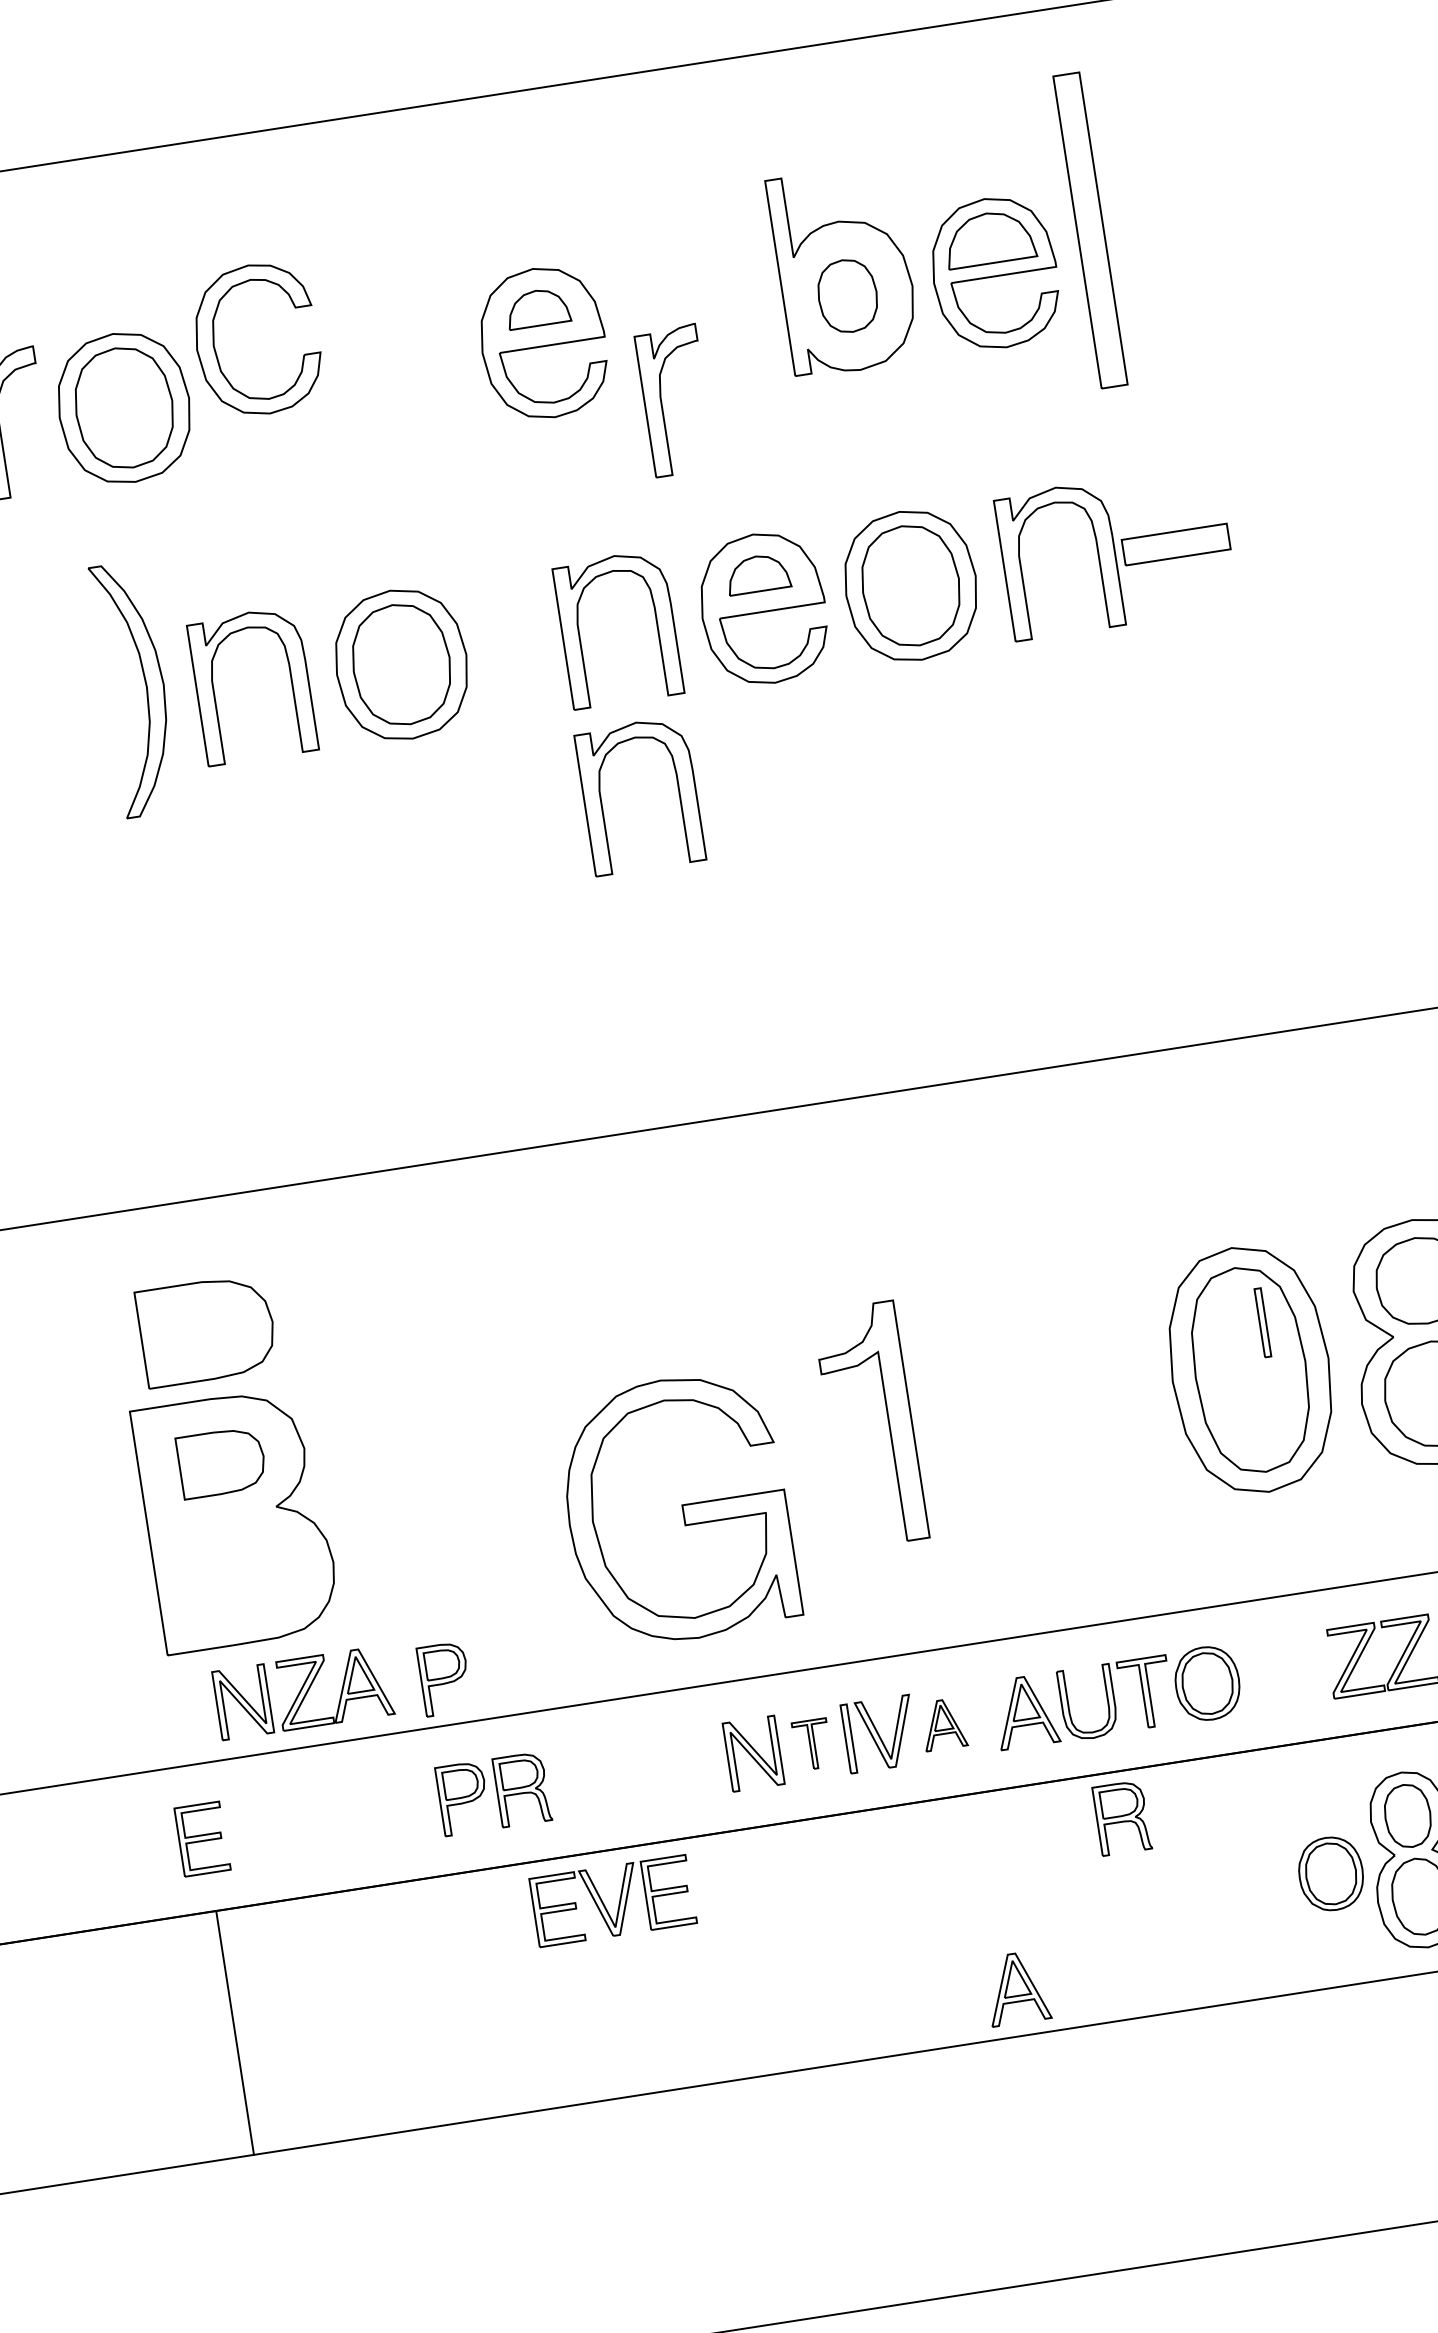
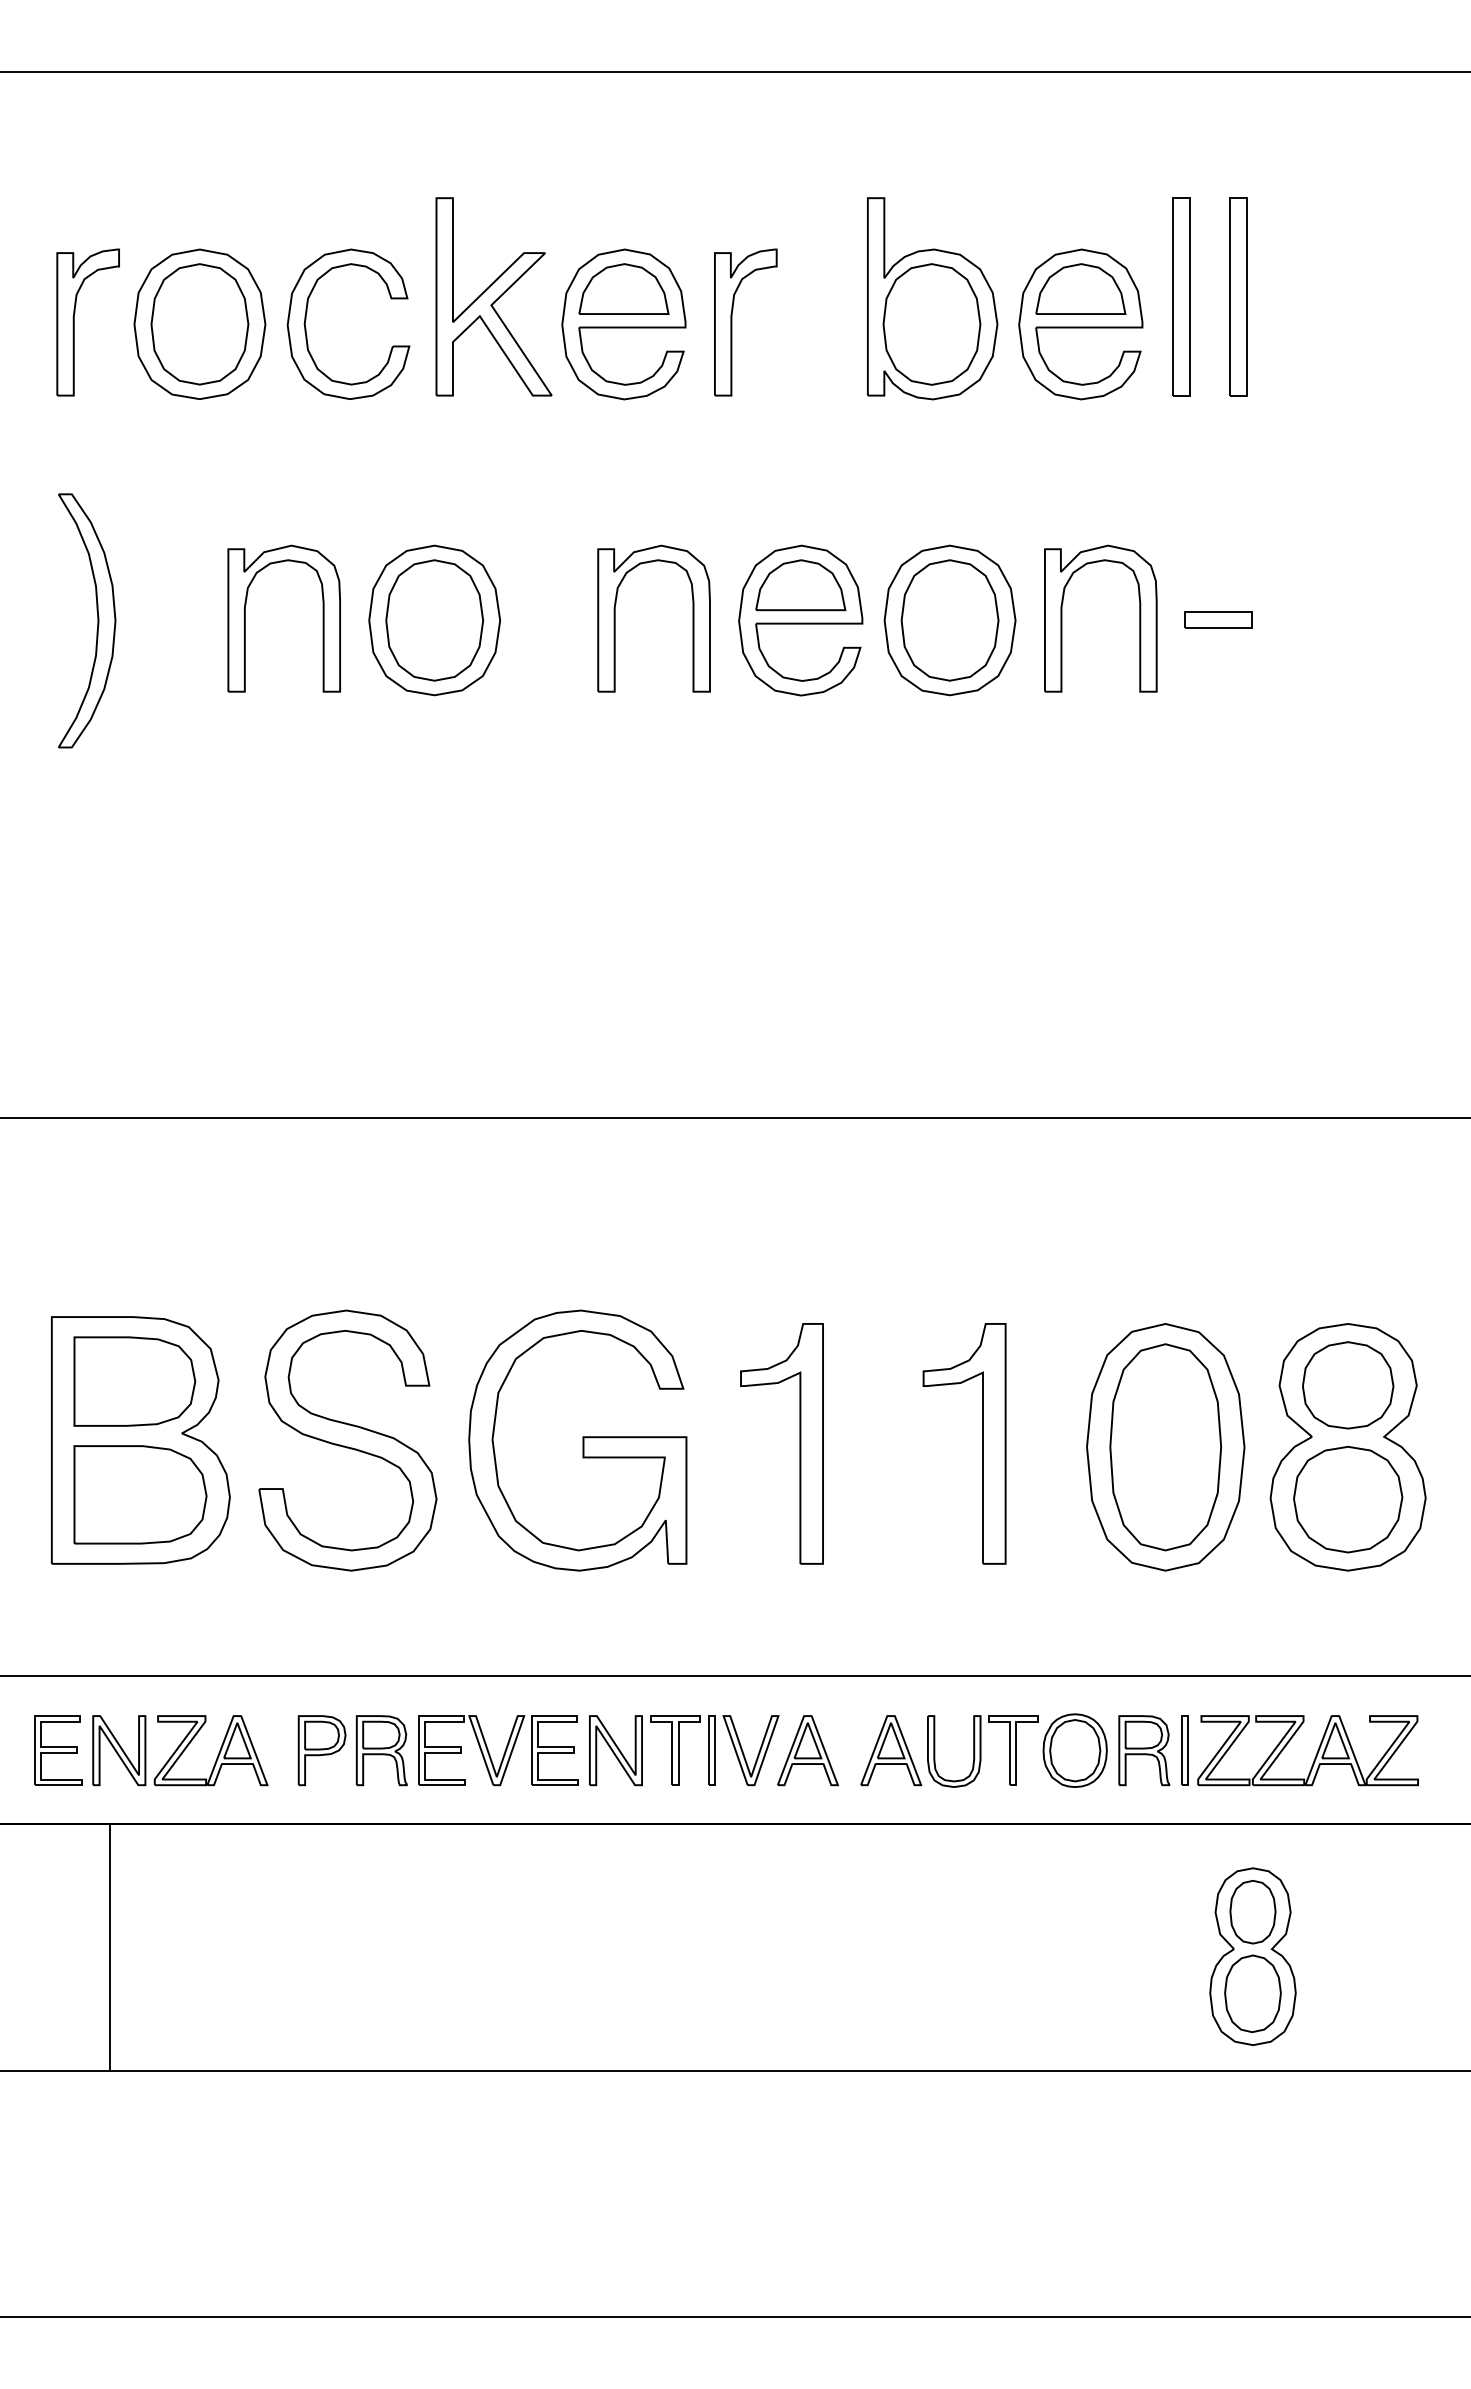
part: (1146, 221) -> (1238, 296), added
part: (1090, 230) -> (1181, 296), size x0.62
part: (847, 296) -> (931, 324), size x1.67
part: (537, 307) -> (623, 288), size x1.43
part: (410, 335) -> (493, 296), added
part: (214, 342) -> (306, 320), moved
part: (662, 402) -> (732, 322), moved
part: (1176, 543) -> (1218, 619), size x0.62
part: (757, 574) -> (800, 585), size x1.43
part: (145, 687) -> (97, 620), moved
part: (601, 801) -> (611, 786), removed
part: (1262, 1322) -> (1184, 1750), moved
part: (207, 1330) -> (140, 1494), moved
part: (1068, 1394) -> (982, 1443), added
part: (221, 1462) -> (134, 1381), size x1.43
part: (440, 1488) -> (347, 1440), added
part: (676, 1509) -> (577, 1440), moved
part: (444, 1679) -> (321, 1629), removed
part: (303, 1692) -> (180, 1750), moved
part: (942, 1724) -> (807, 1750), size x1.43
part: (812, 1744) -> (675, 1750), size x1.43
part: (1122, 1817) -> (1144, 1750), moved
part: (1330, 1873) -> (1167, 1957), removed
part: (619, 1900) -> (504, 1751), moved
part: (1017, 1988) -> (840, 2022), removed
line: (234, 2032) -> (109, 1946), moved

